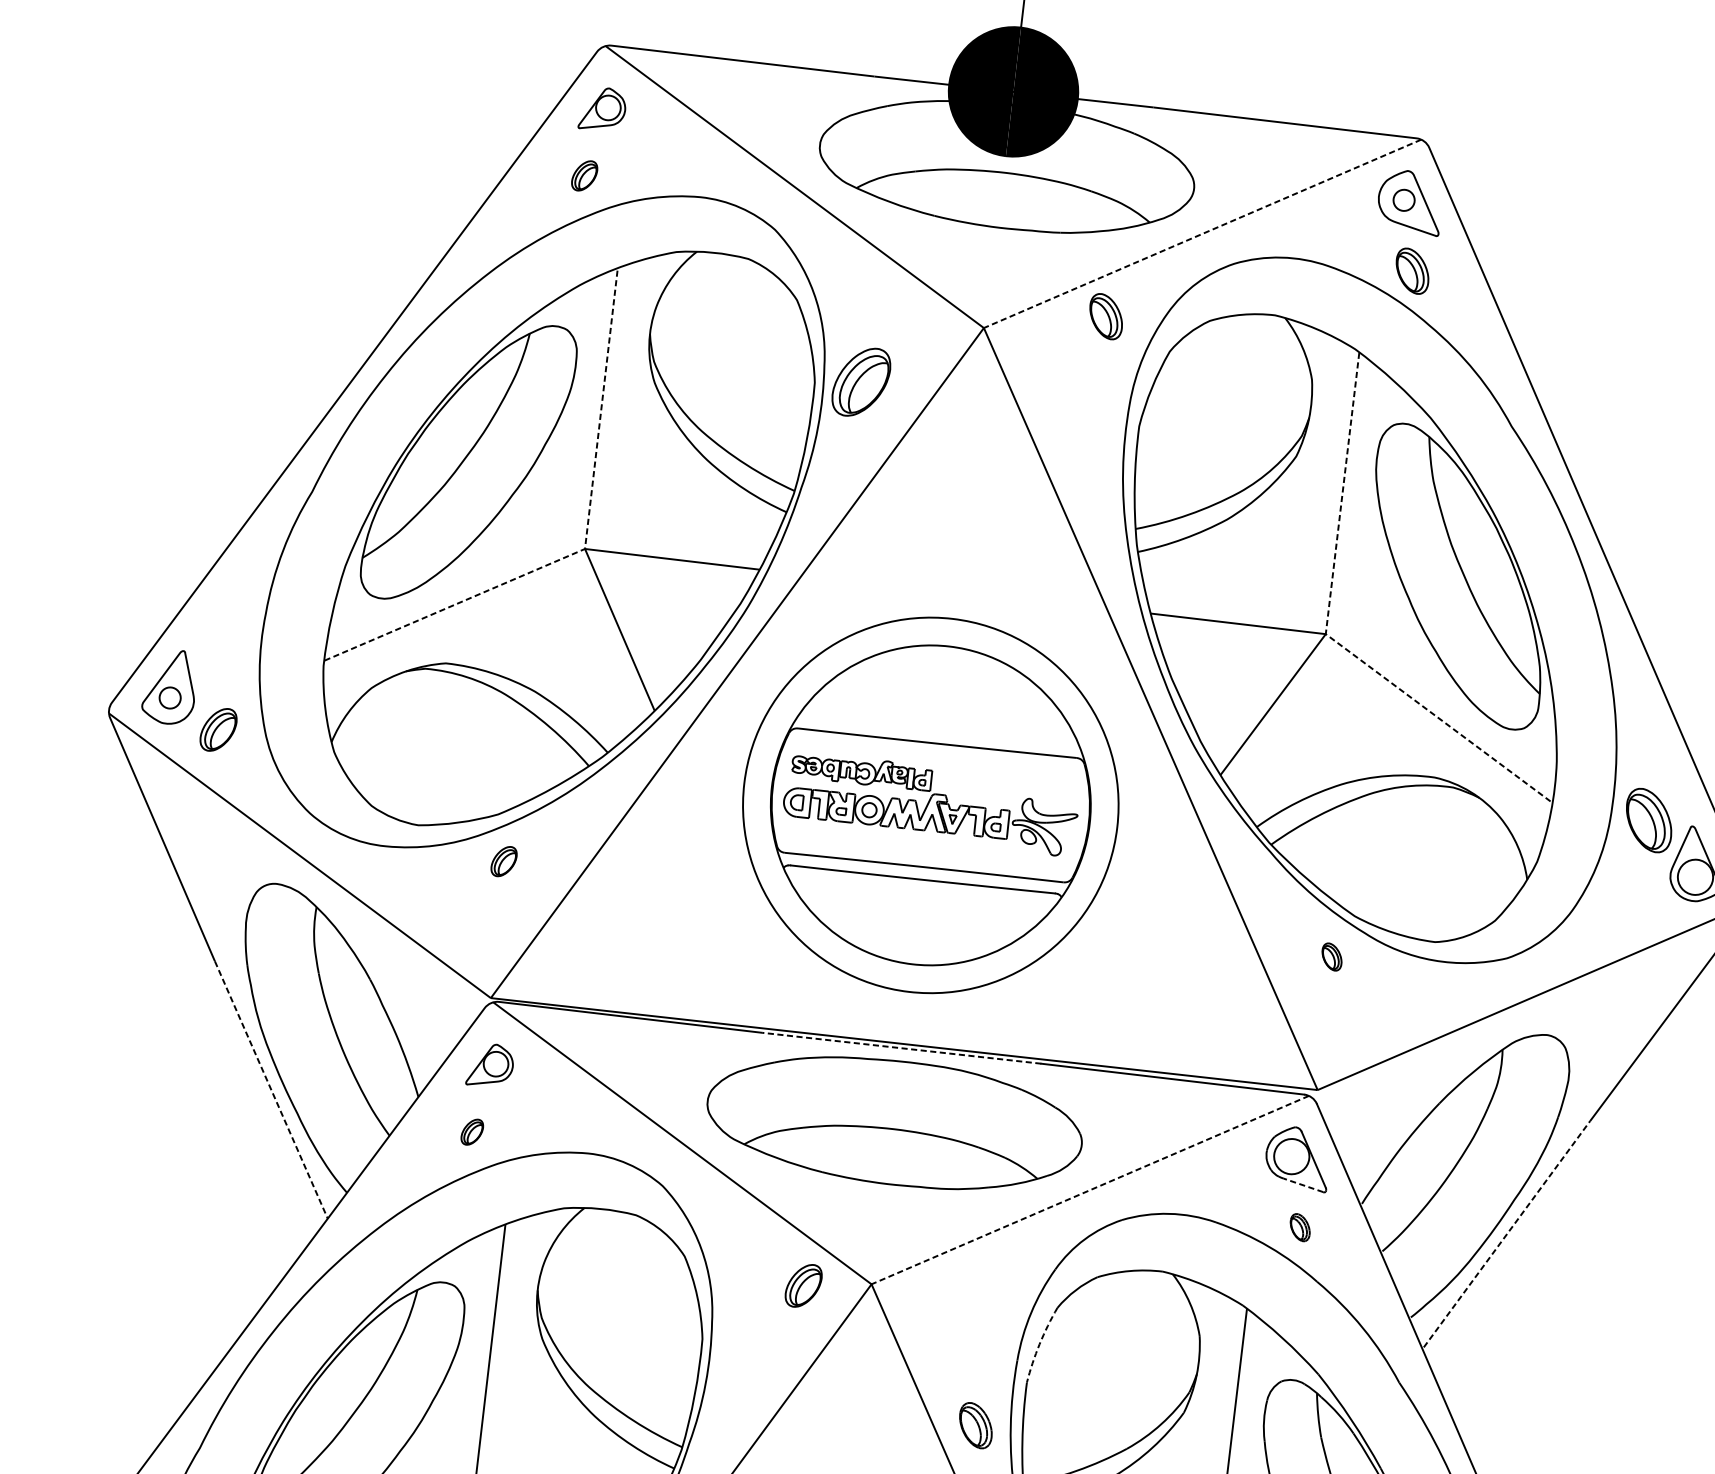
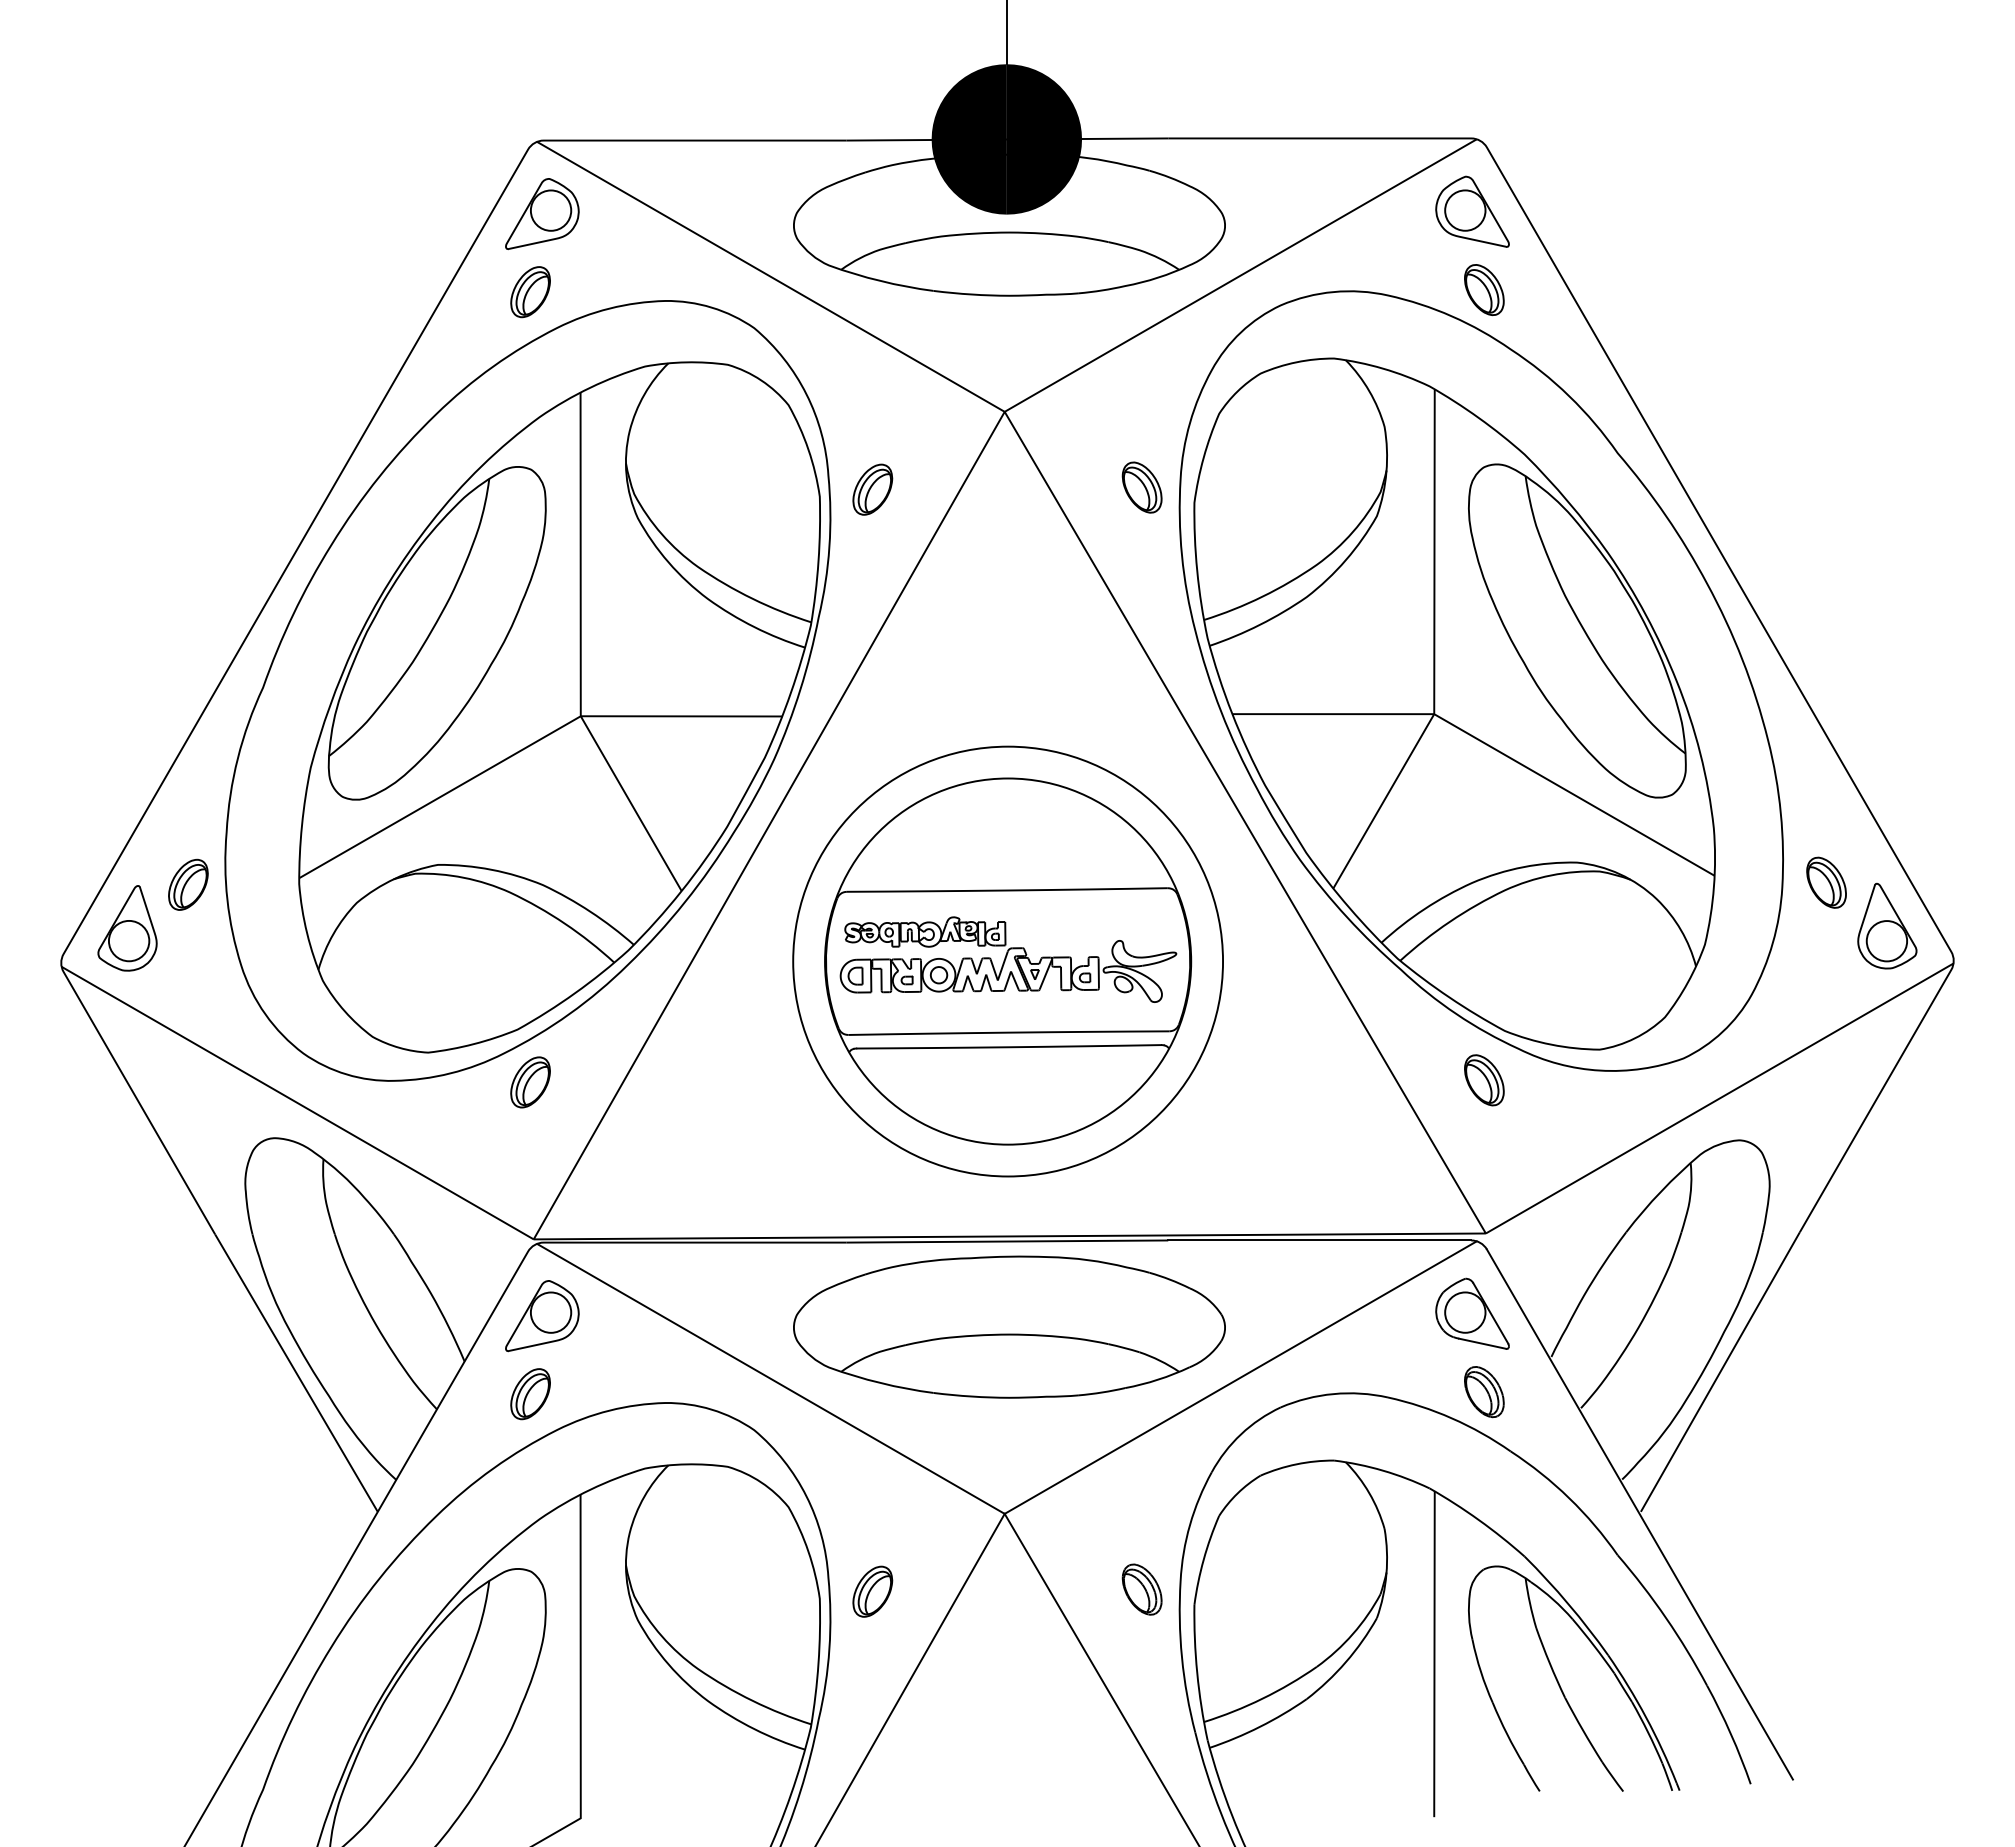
part: (602, 109) -> (542, 214), size x1.43
part: (584, 176) -> (530, 292), size x1.43
circle: (1404, 200) -> (1465, 210), size x1.67
line: (1202, 233) -> (1240, 275), dashed -> solid
part: (1105, 316) -> (1141, 487), moved
part: (861, 381) -> (872, 489), size x0.62
line: (584, 549) -> (580, 716), dashed -> solid
line: (1325, 634) -> (1434, 714), dashed -> solid
circle: (169, 697) -> (128, 940), size x1.67
part: (218, 729) -> (188, 884), moved
part: (1649, 820) -> (1826, 882), size x0.71
part: (504, 861) -> (530, 1082), size x1.43
part: (1332, 957) -> (1484, 1080), size x1.67
line: (901, 1048) -> (1007, 1241), dashed -> solid
part: (490, 1065) -> (542, 1316), size x1.43
line: (271, 1090) -> (296, 1373), dashed -> solid
part: (472, 1132) -> (530, 1394), size x1.67
line: (1303, 1185) -> (1482, 1343), dashed -> solid
line: (1090, 1190) -> (1240, 1377), dashed -> solid
part: (1300, 1227) -> (1484, 1392), size x1.67
line: (1507, 1234) -> (1720, 1372), dashed -> solid
part: (803, 1285) -> (872, 1591), moved
arc: (1039, 1344) -> (1203, 1559), dashed -> solid
part: (975, 1425) -> (1141, 1589), moved

